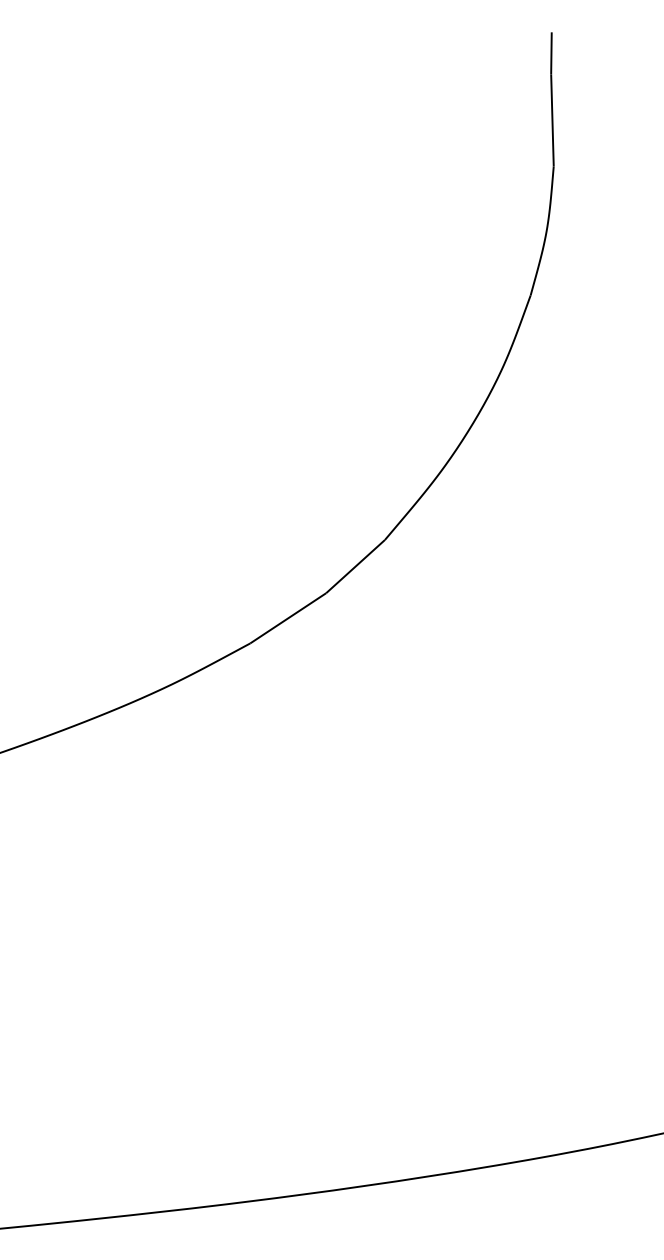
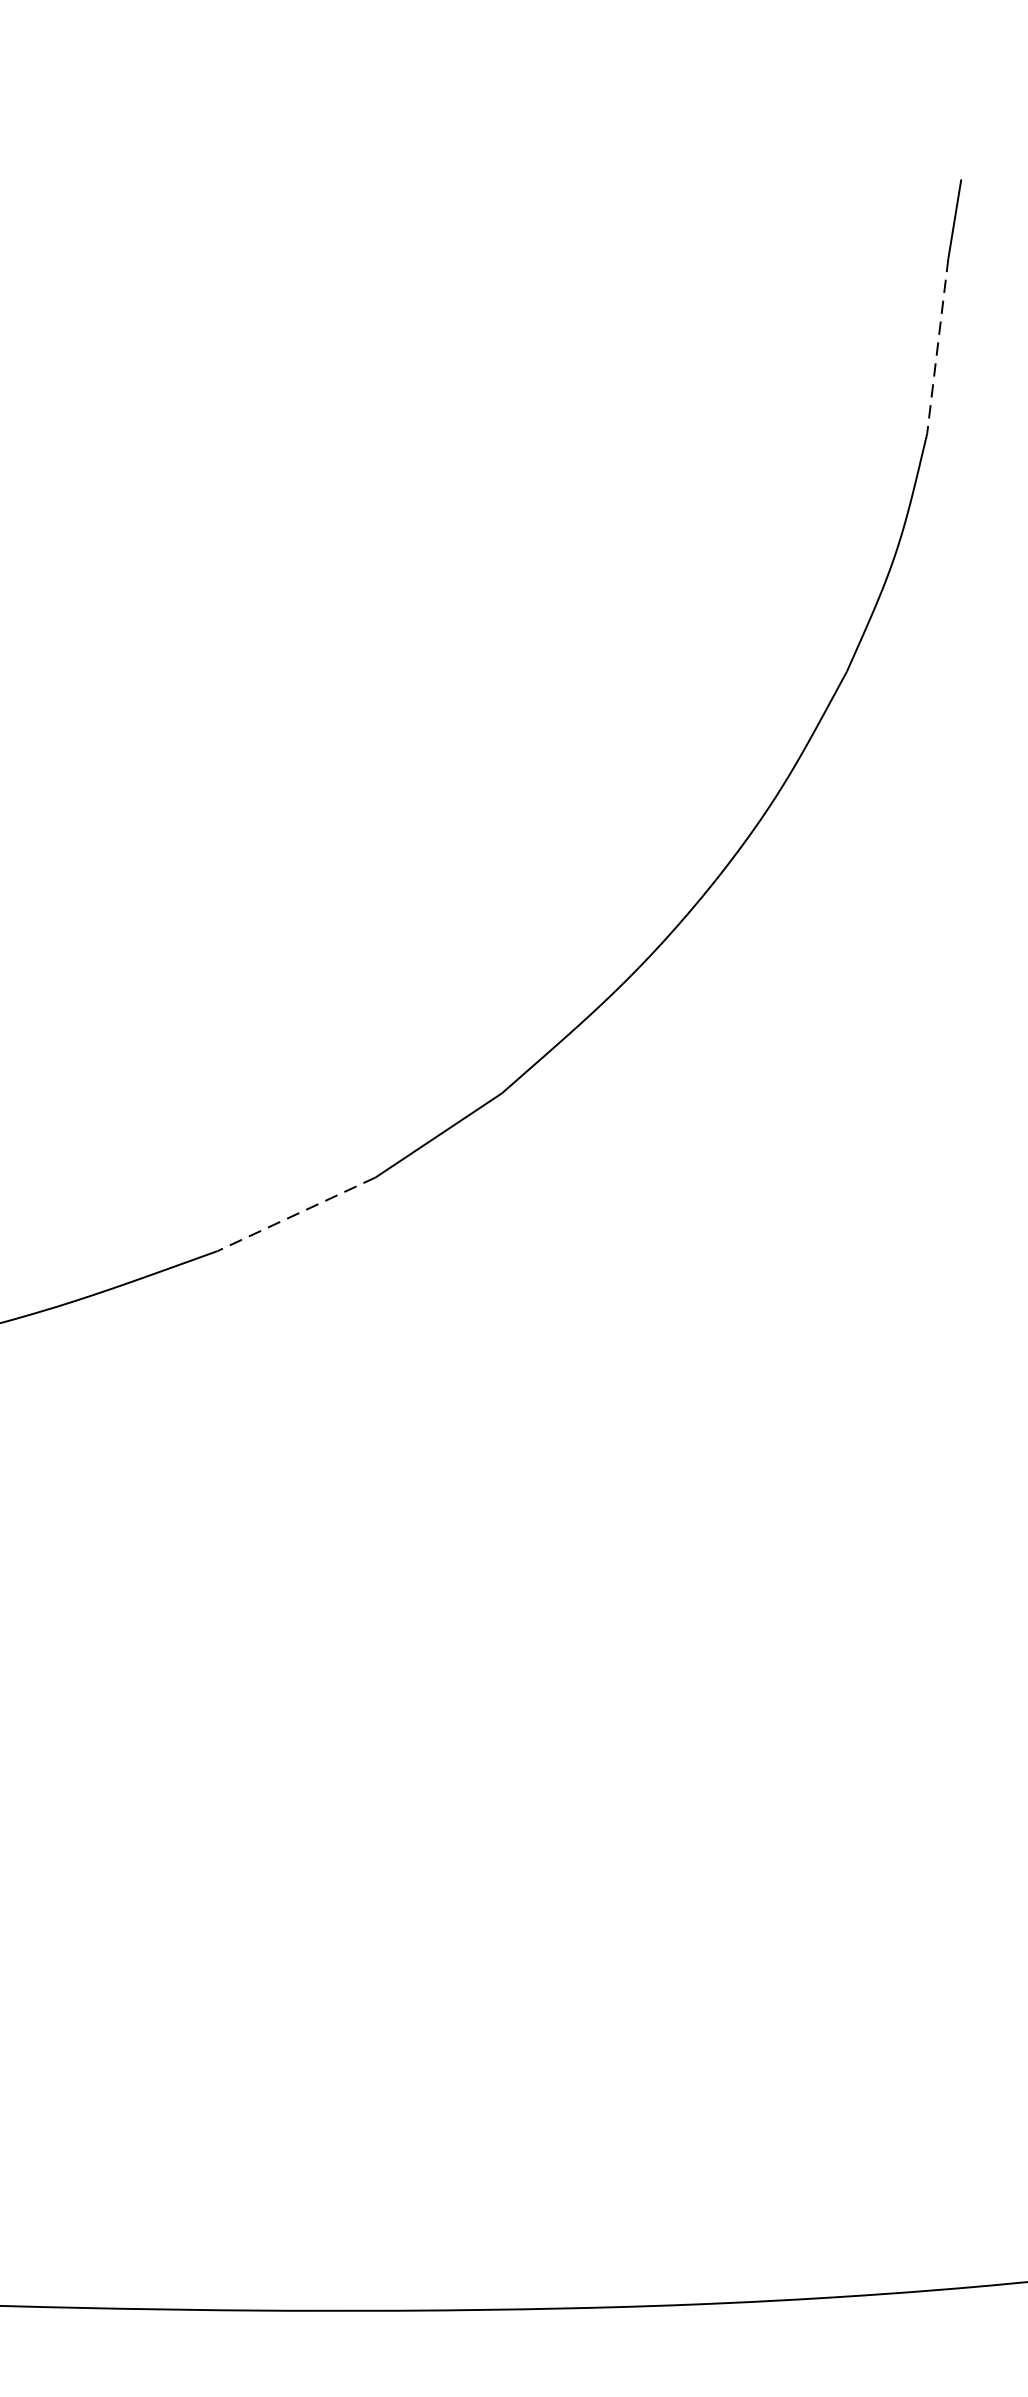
line: (552, 120) -> (937, 346), solid -> dashed
line: (288, 618) -> (297, 1214), solid -> dashed

